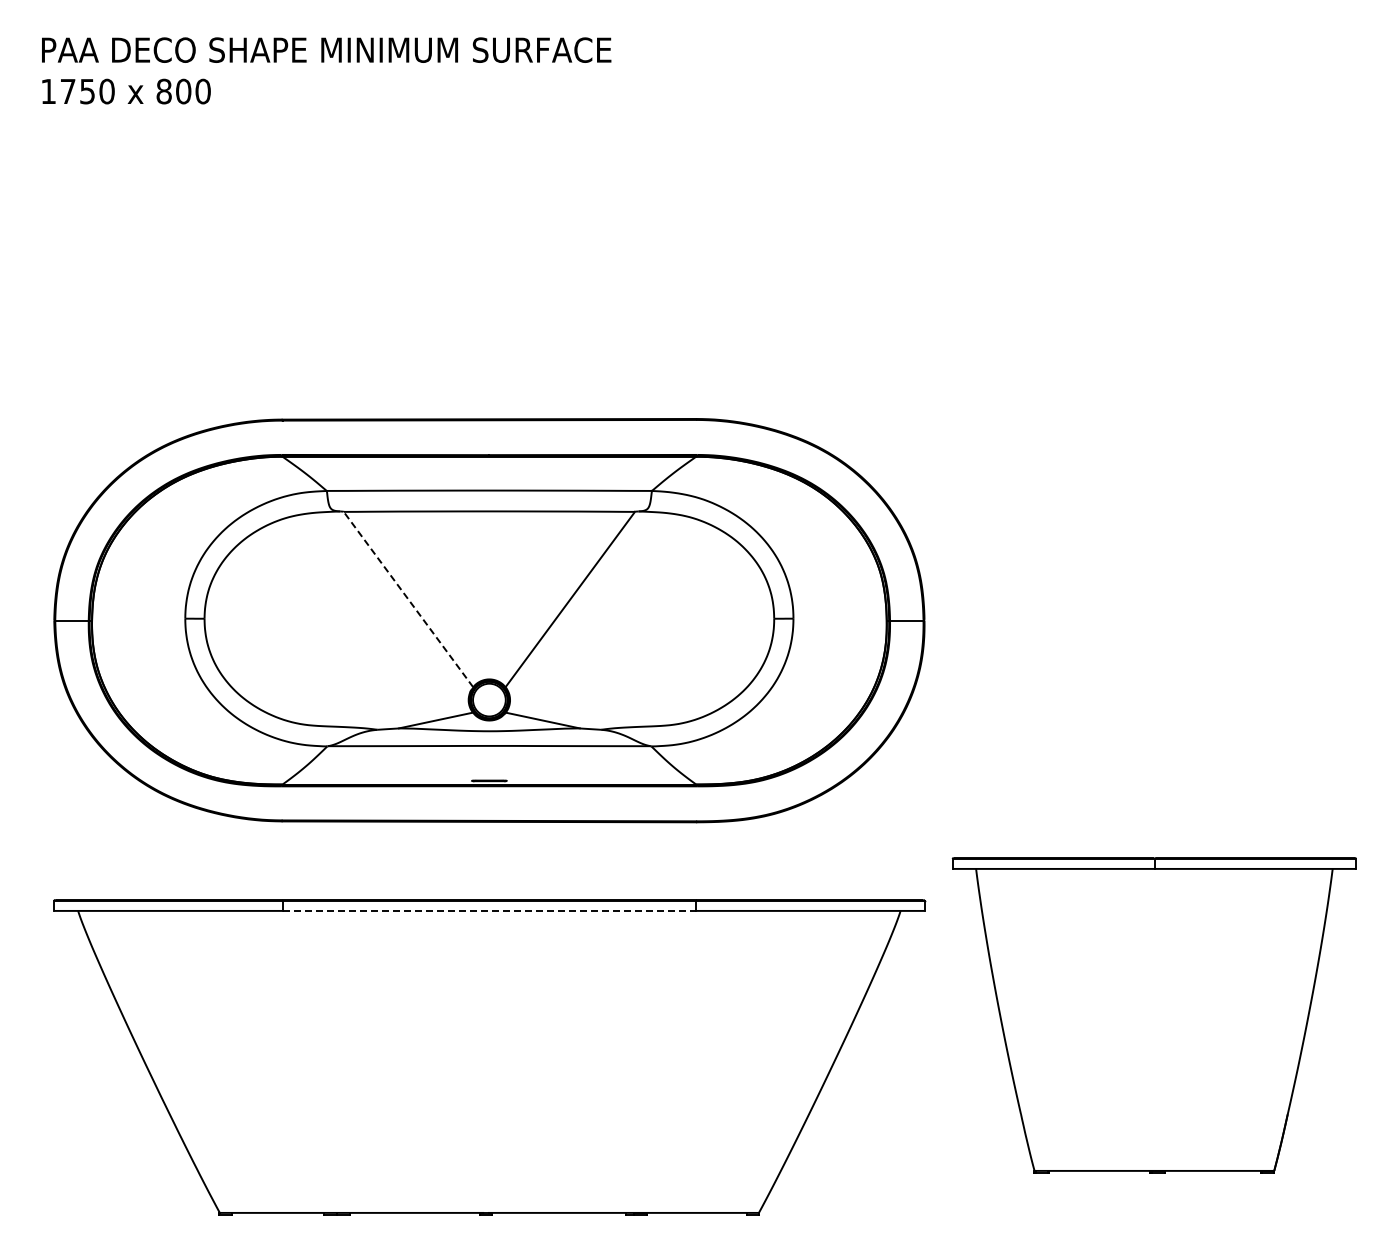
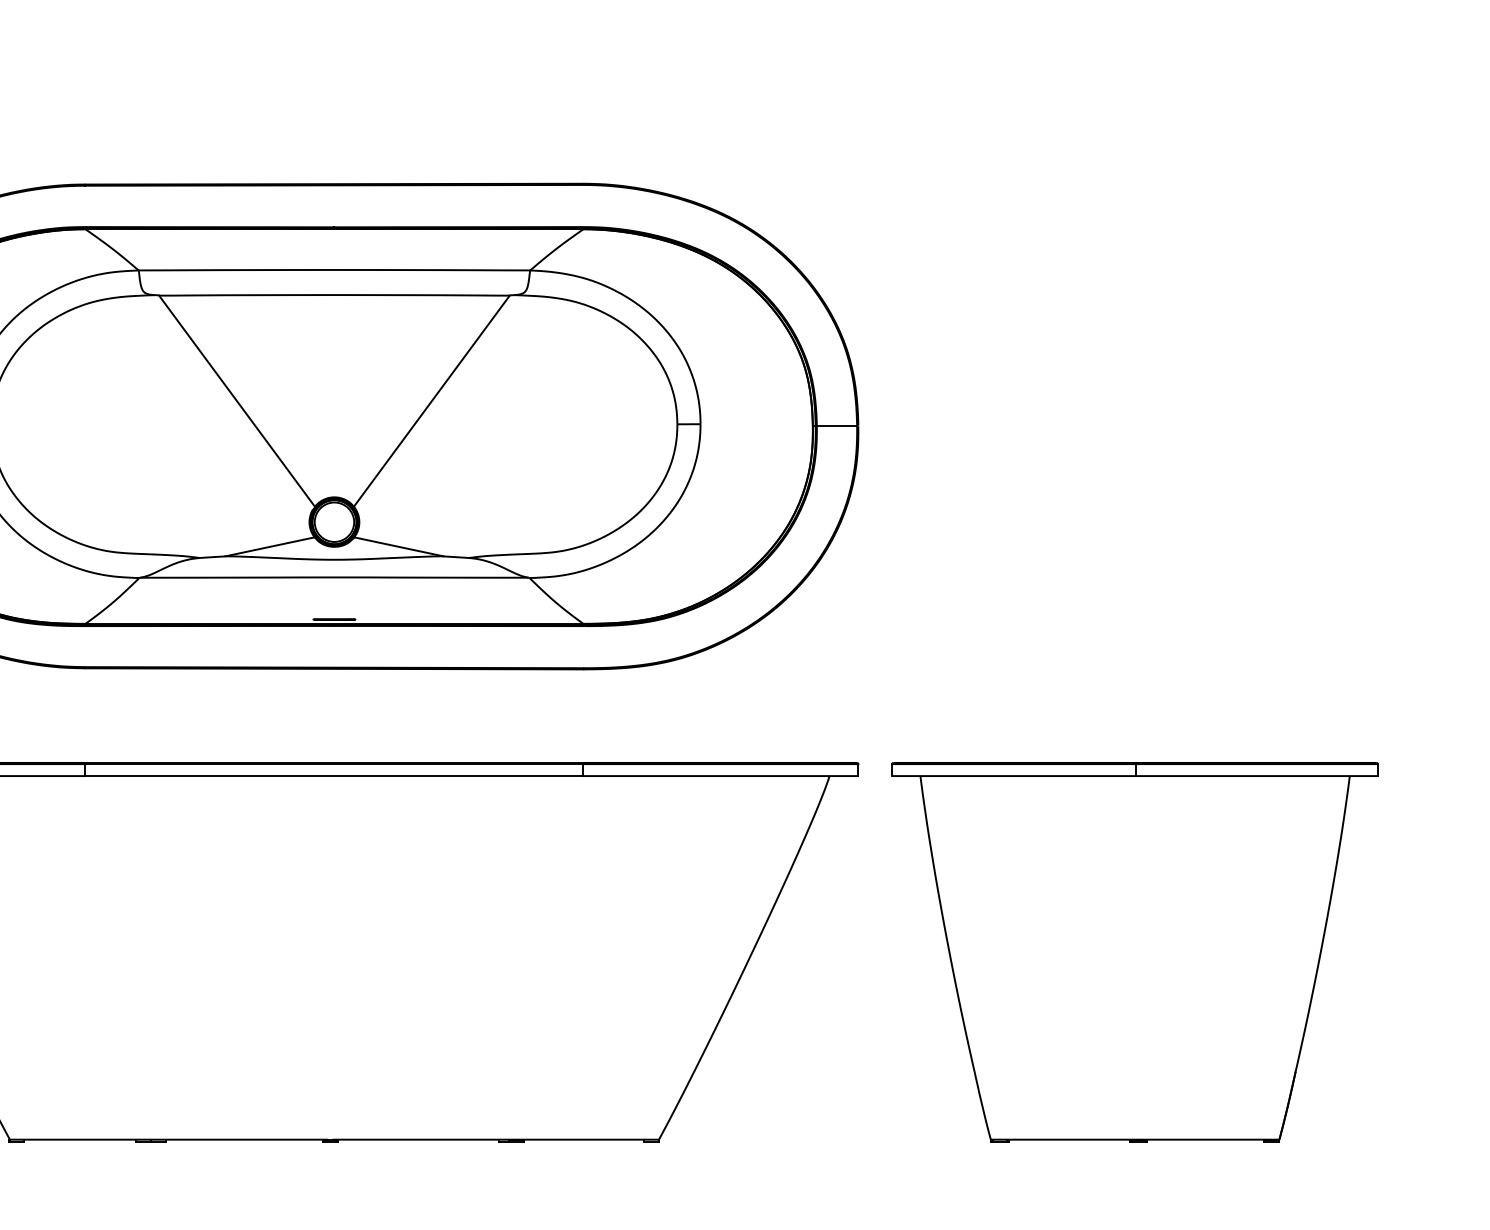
line: (408, 599) -> (237, 401), dashed -> solid
line: (489, 910) -> (334, 775), dashed -> solid
part: (1153, 1015) -> (1134, 952), moved

